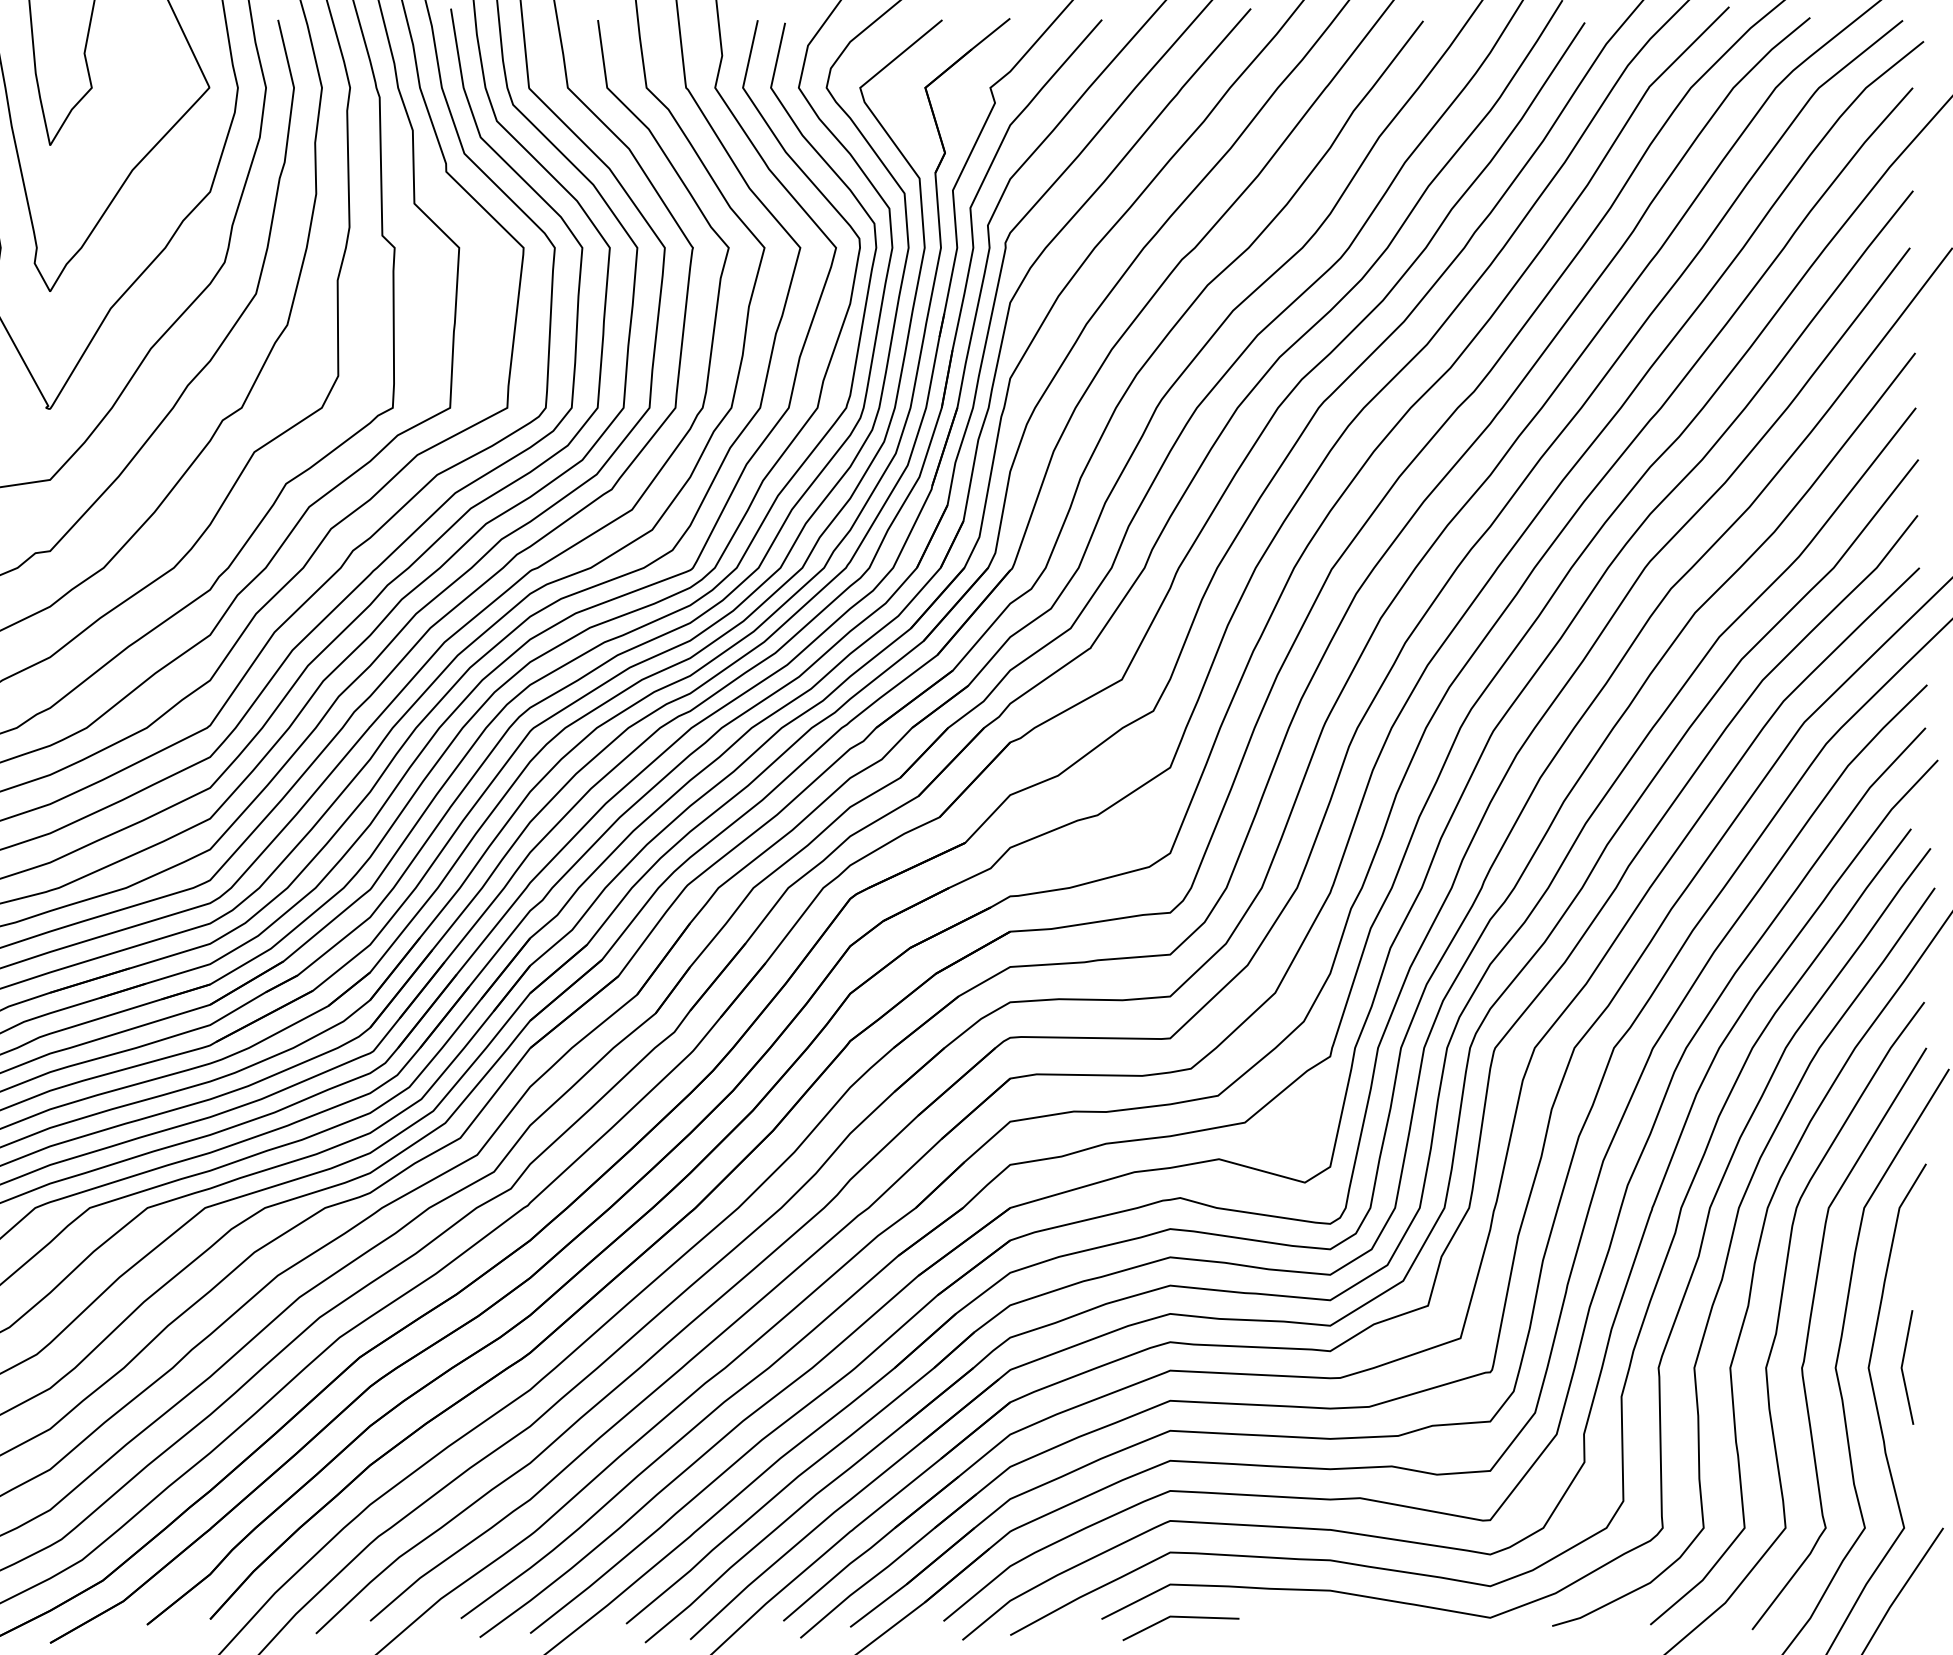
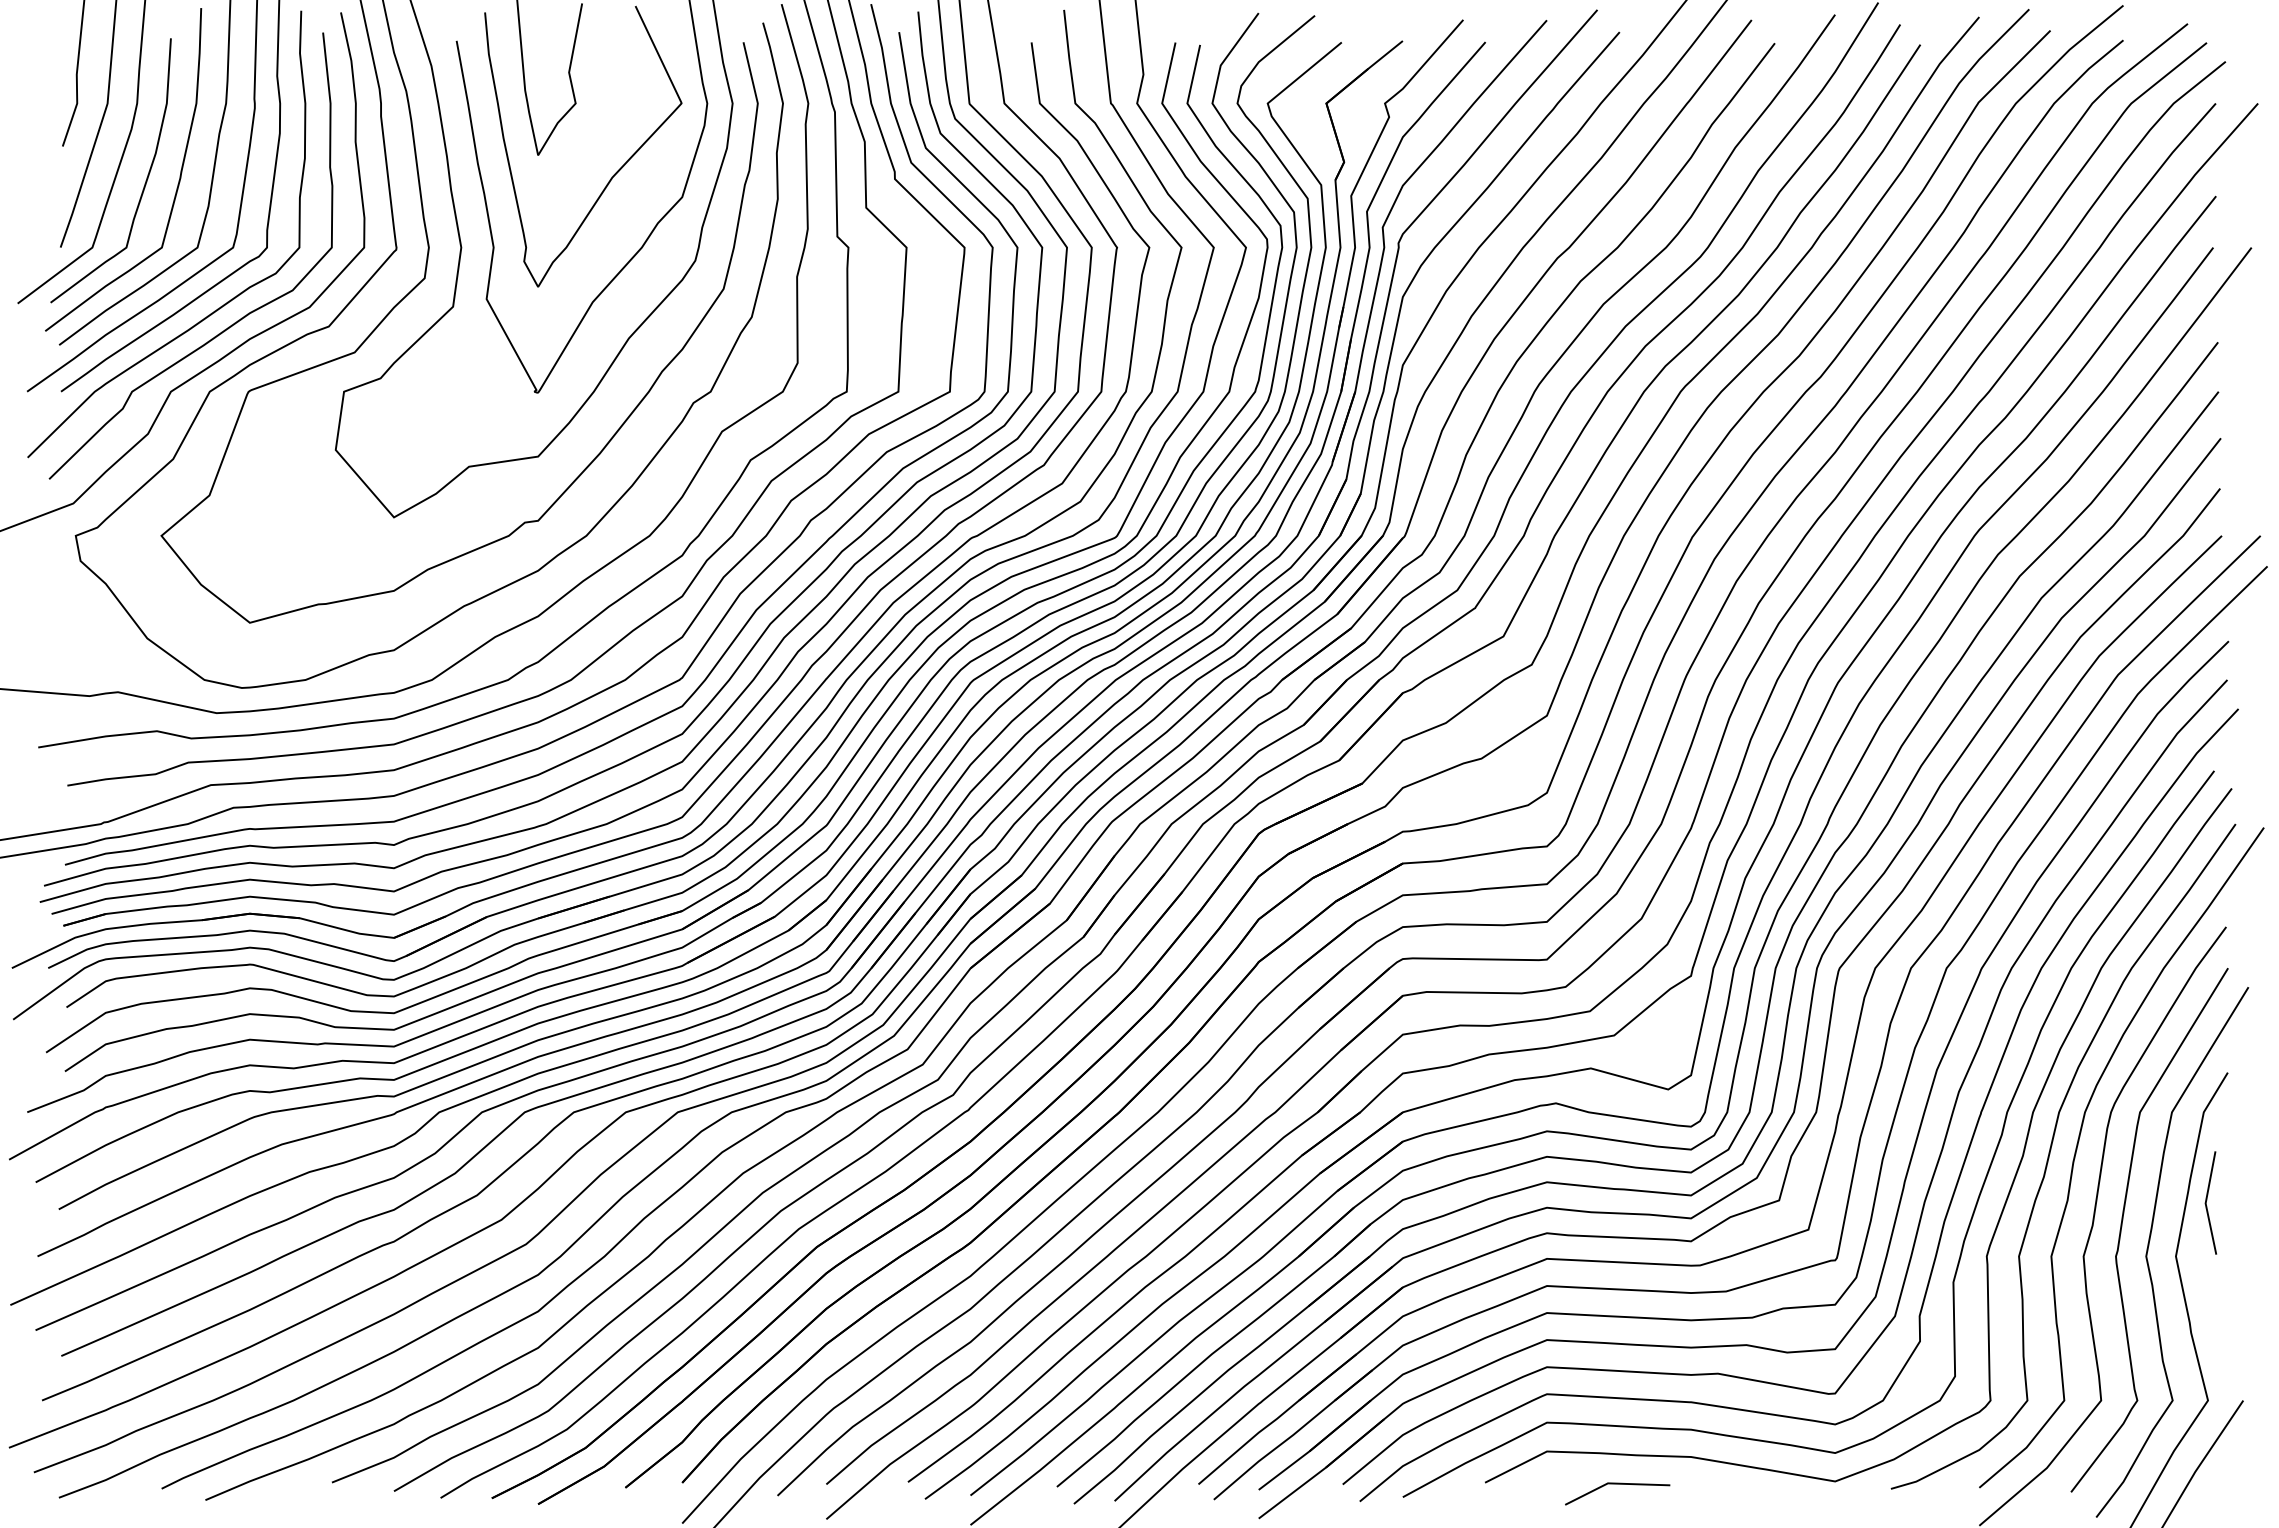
line: (1903, 1364) -> (2207, 1200), moved
line: (1180, 1617) -> (1617, 1484), moved

